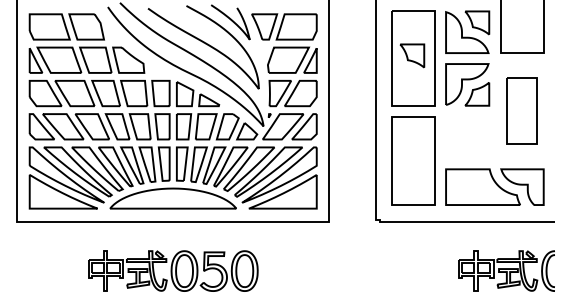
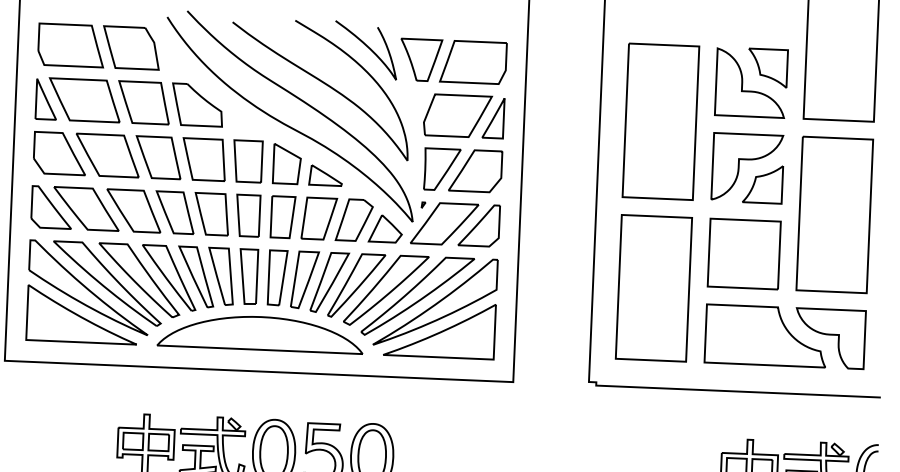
part: (412, 55) -> (660, 116), removed
part: (522, 110) -> (835, 213), size x1.43
part: (467, 137) -> (744, 254), added

